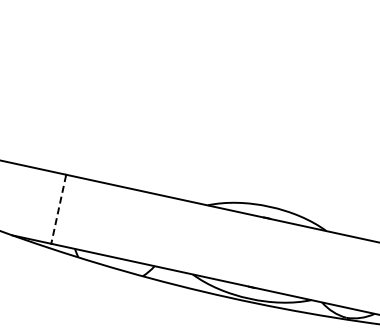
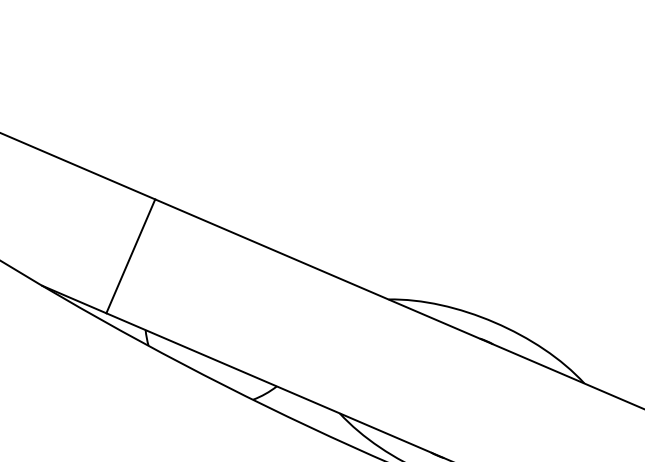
line: (58, 209) -> (130, 256), dashed -> solid

